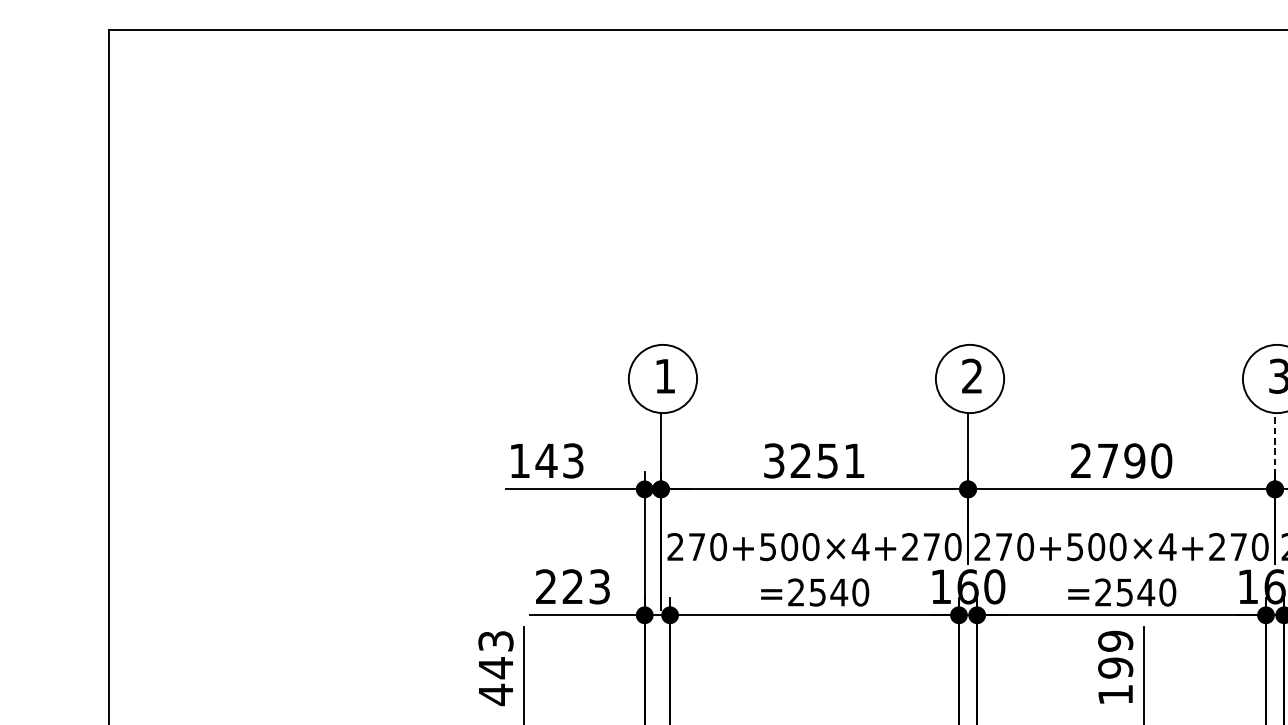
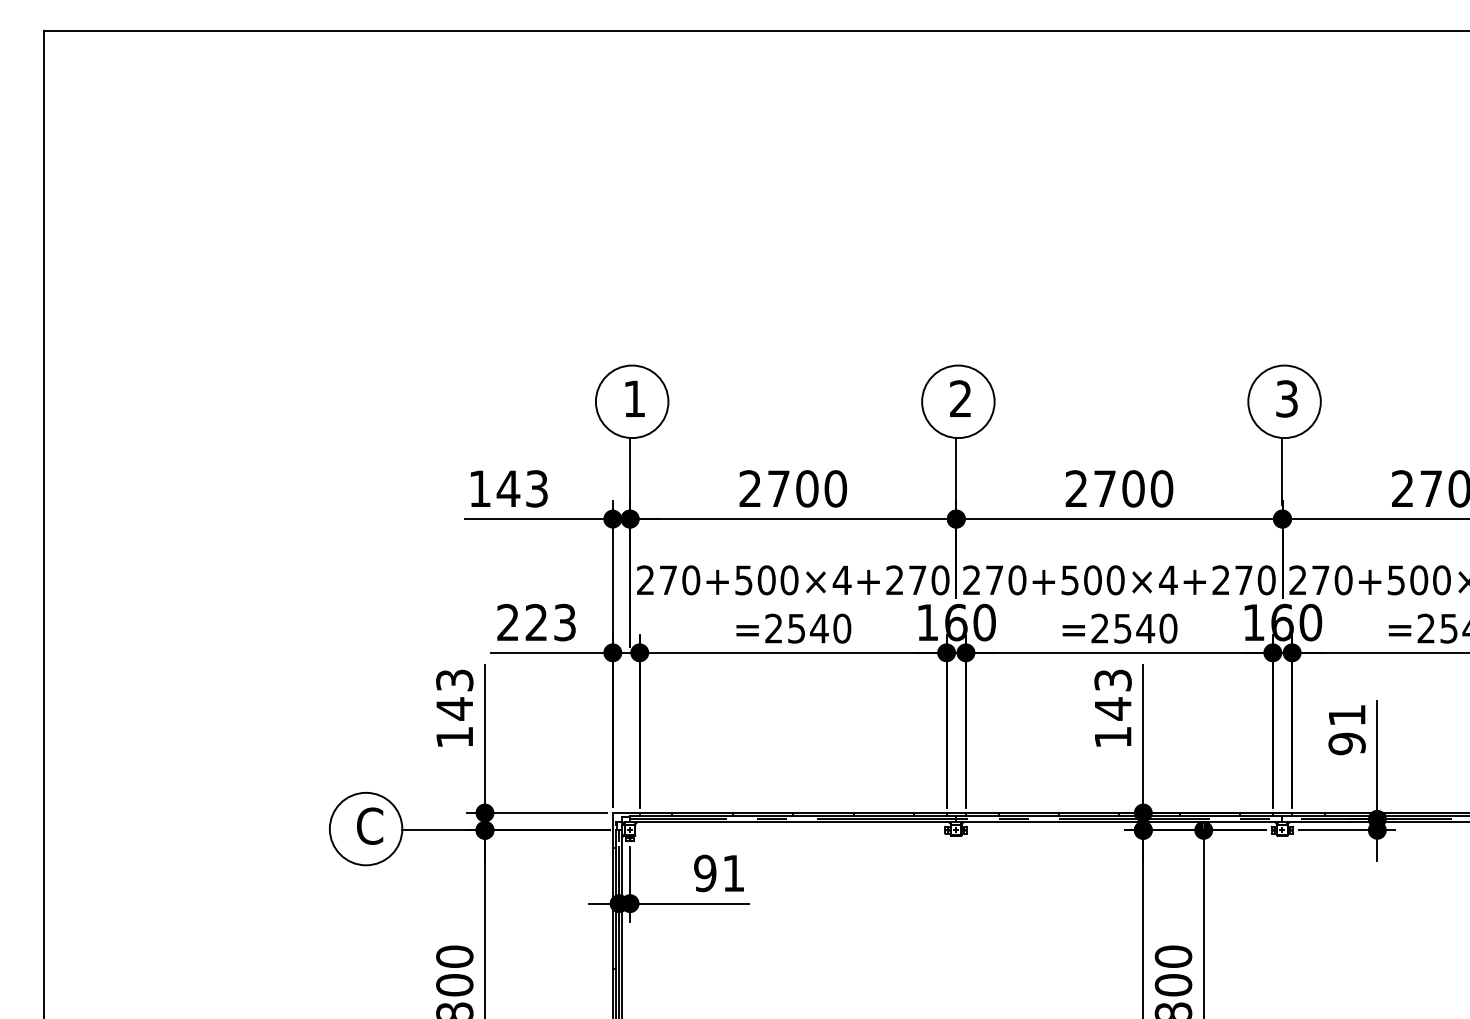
line: (1275, 443) -> (1282, 470), dashed -> solid
text: (814, 460) -> (793, 488), 3251 -> 2700
text: (1134, 460) -> (1133, 488), 2790 -> 2700
text: (1115, 654) -> (1112, 694), 199 -> 143
text: (495, 694) -> (454, 737), 443 -> 143

